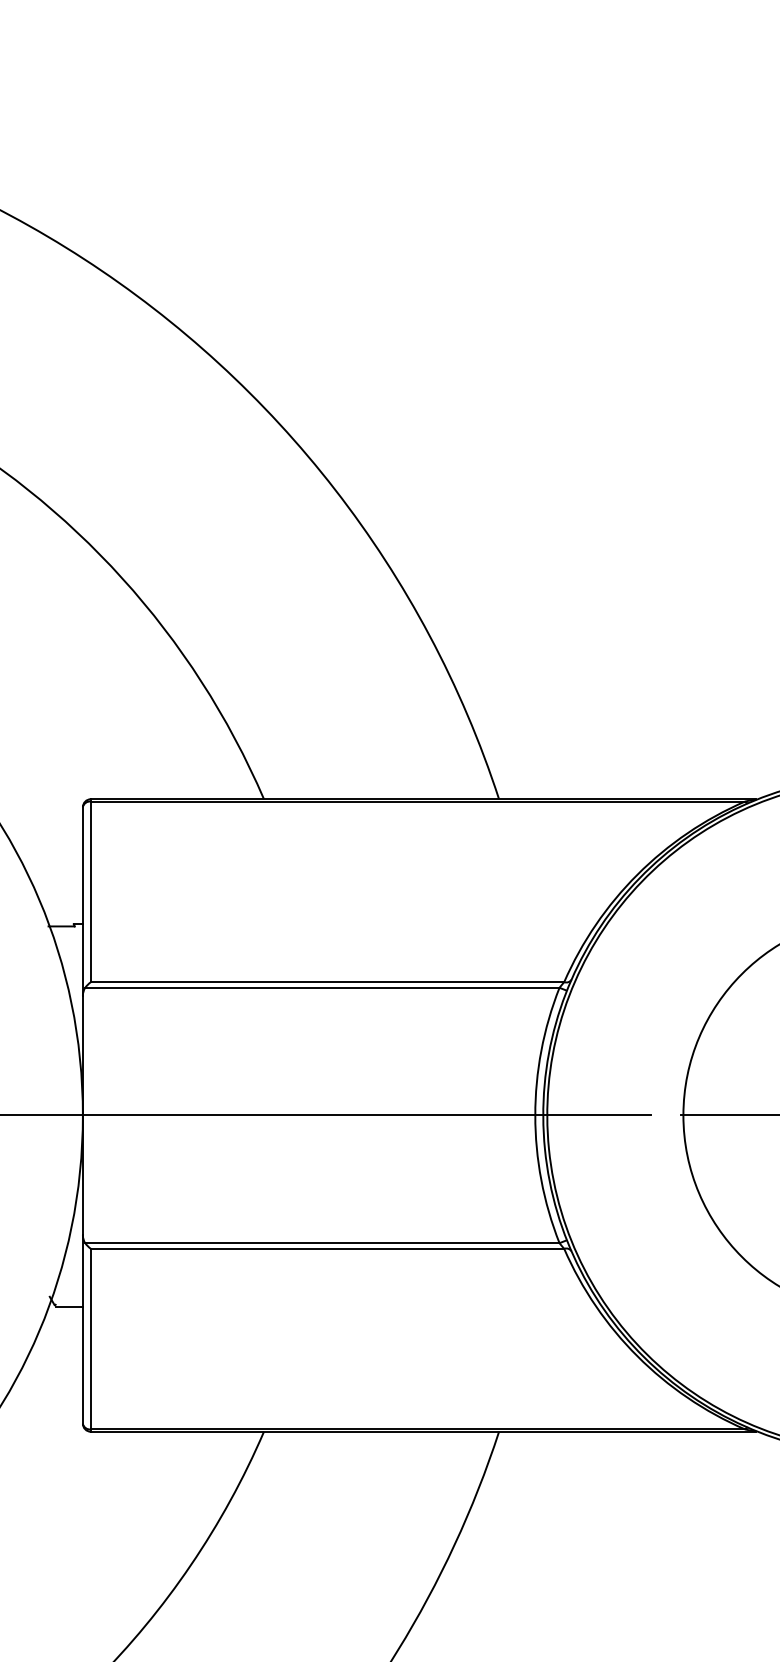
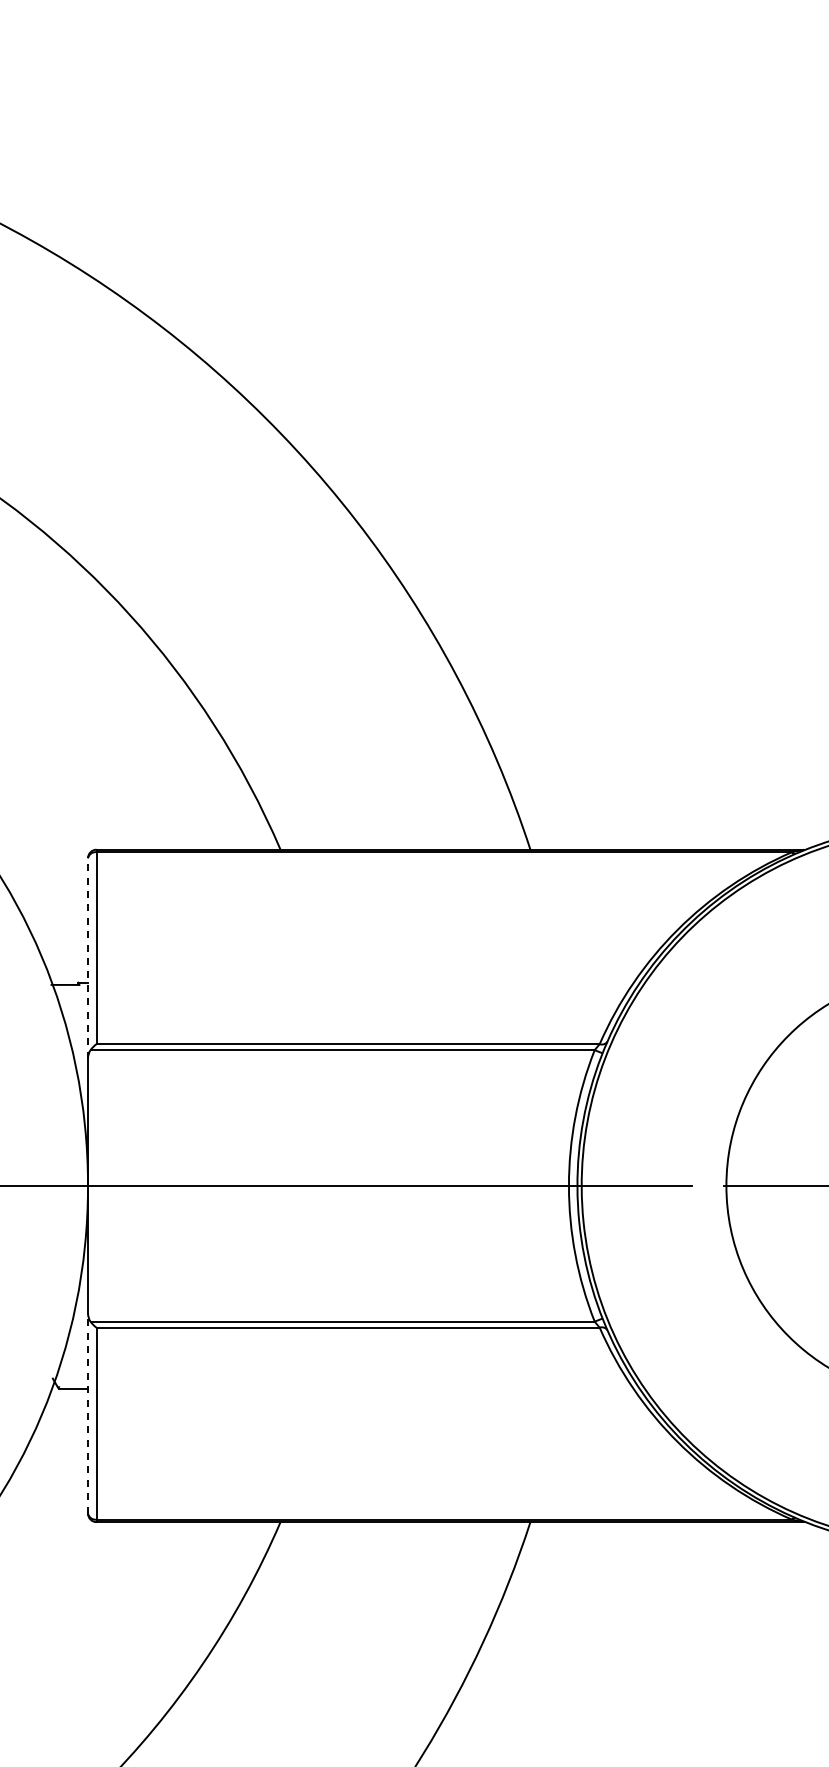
line: (83, 900) -> (88, 957), solid -> dashed
line: (83, 1328) -> (88, 1412), solid -> dashed

